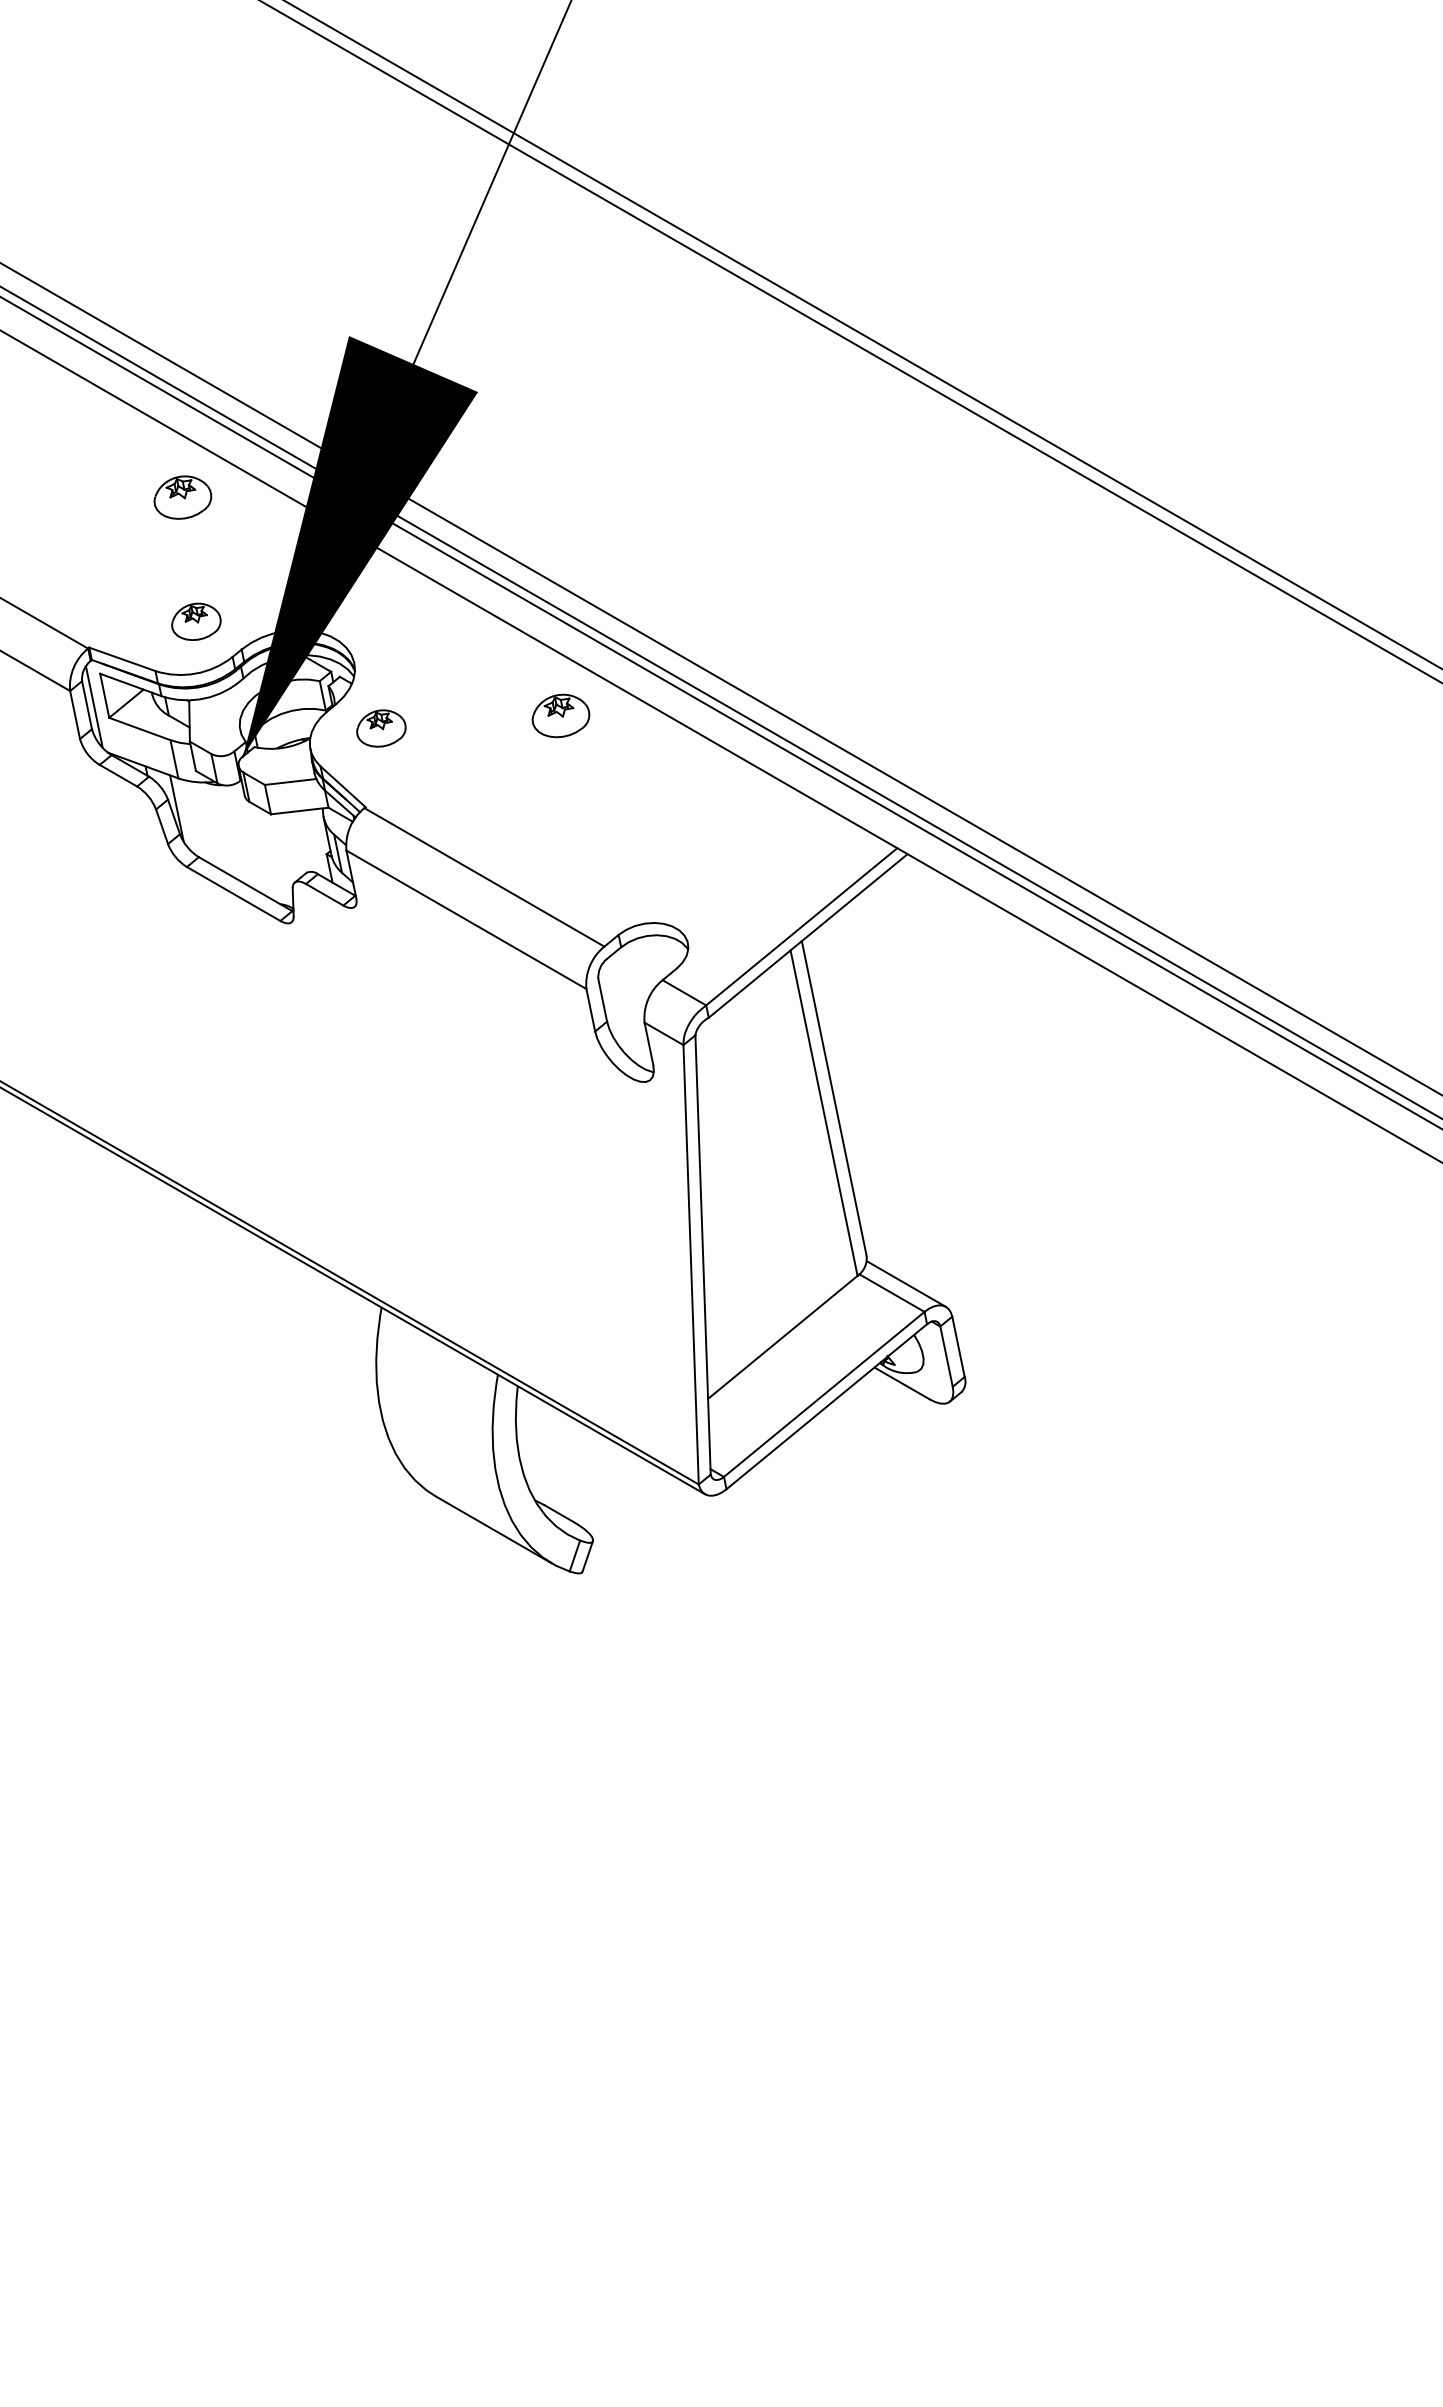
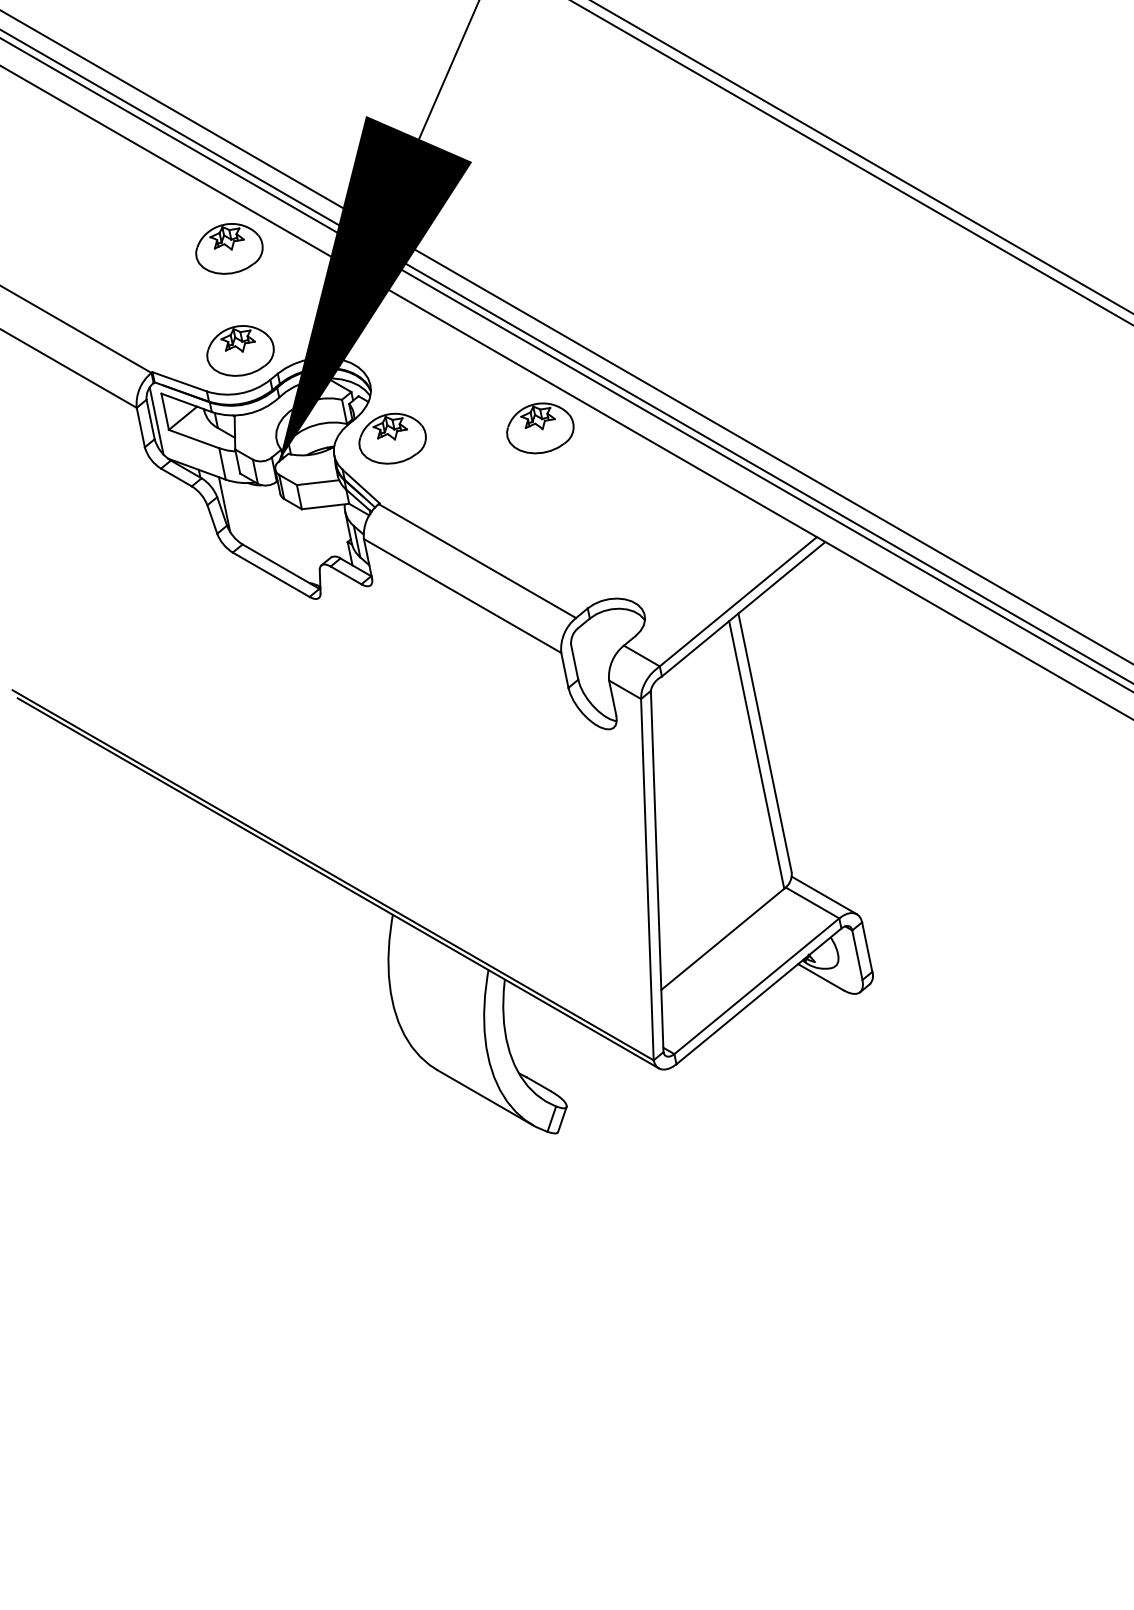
part: (182, 497) -> (229, 248), size x1.43
part: (196, 621) -> (240, 350), size x1.67
part: (560, 715) -> (539, 427), size x1.43
part: (381, 728) -> (392, 438), size x1.67

